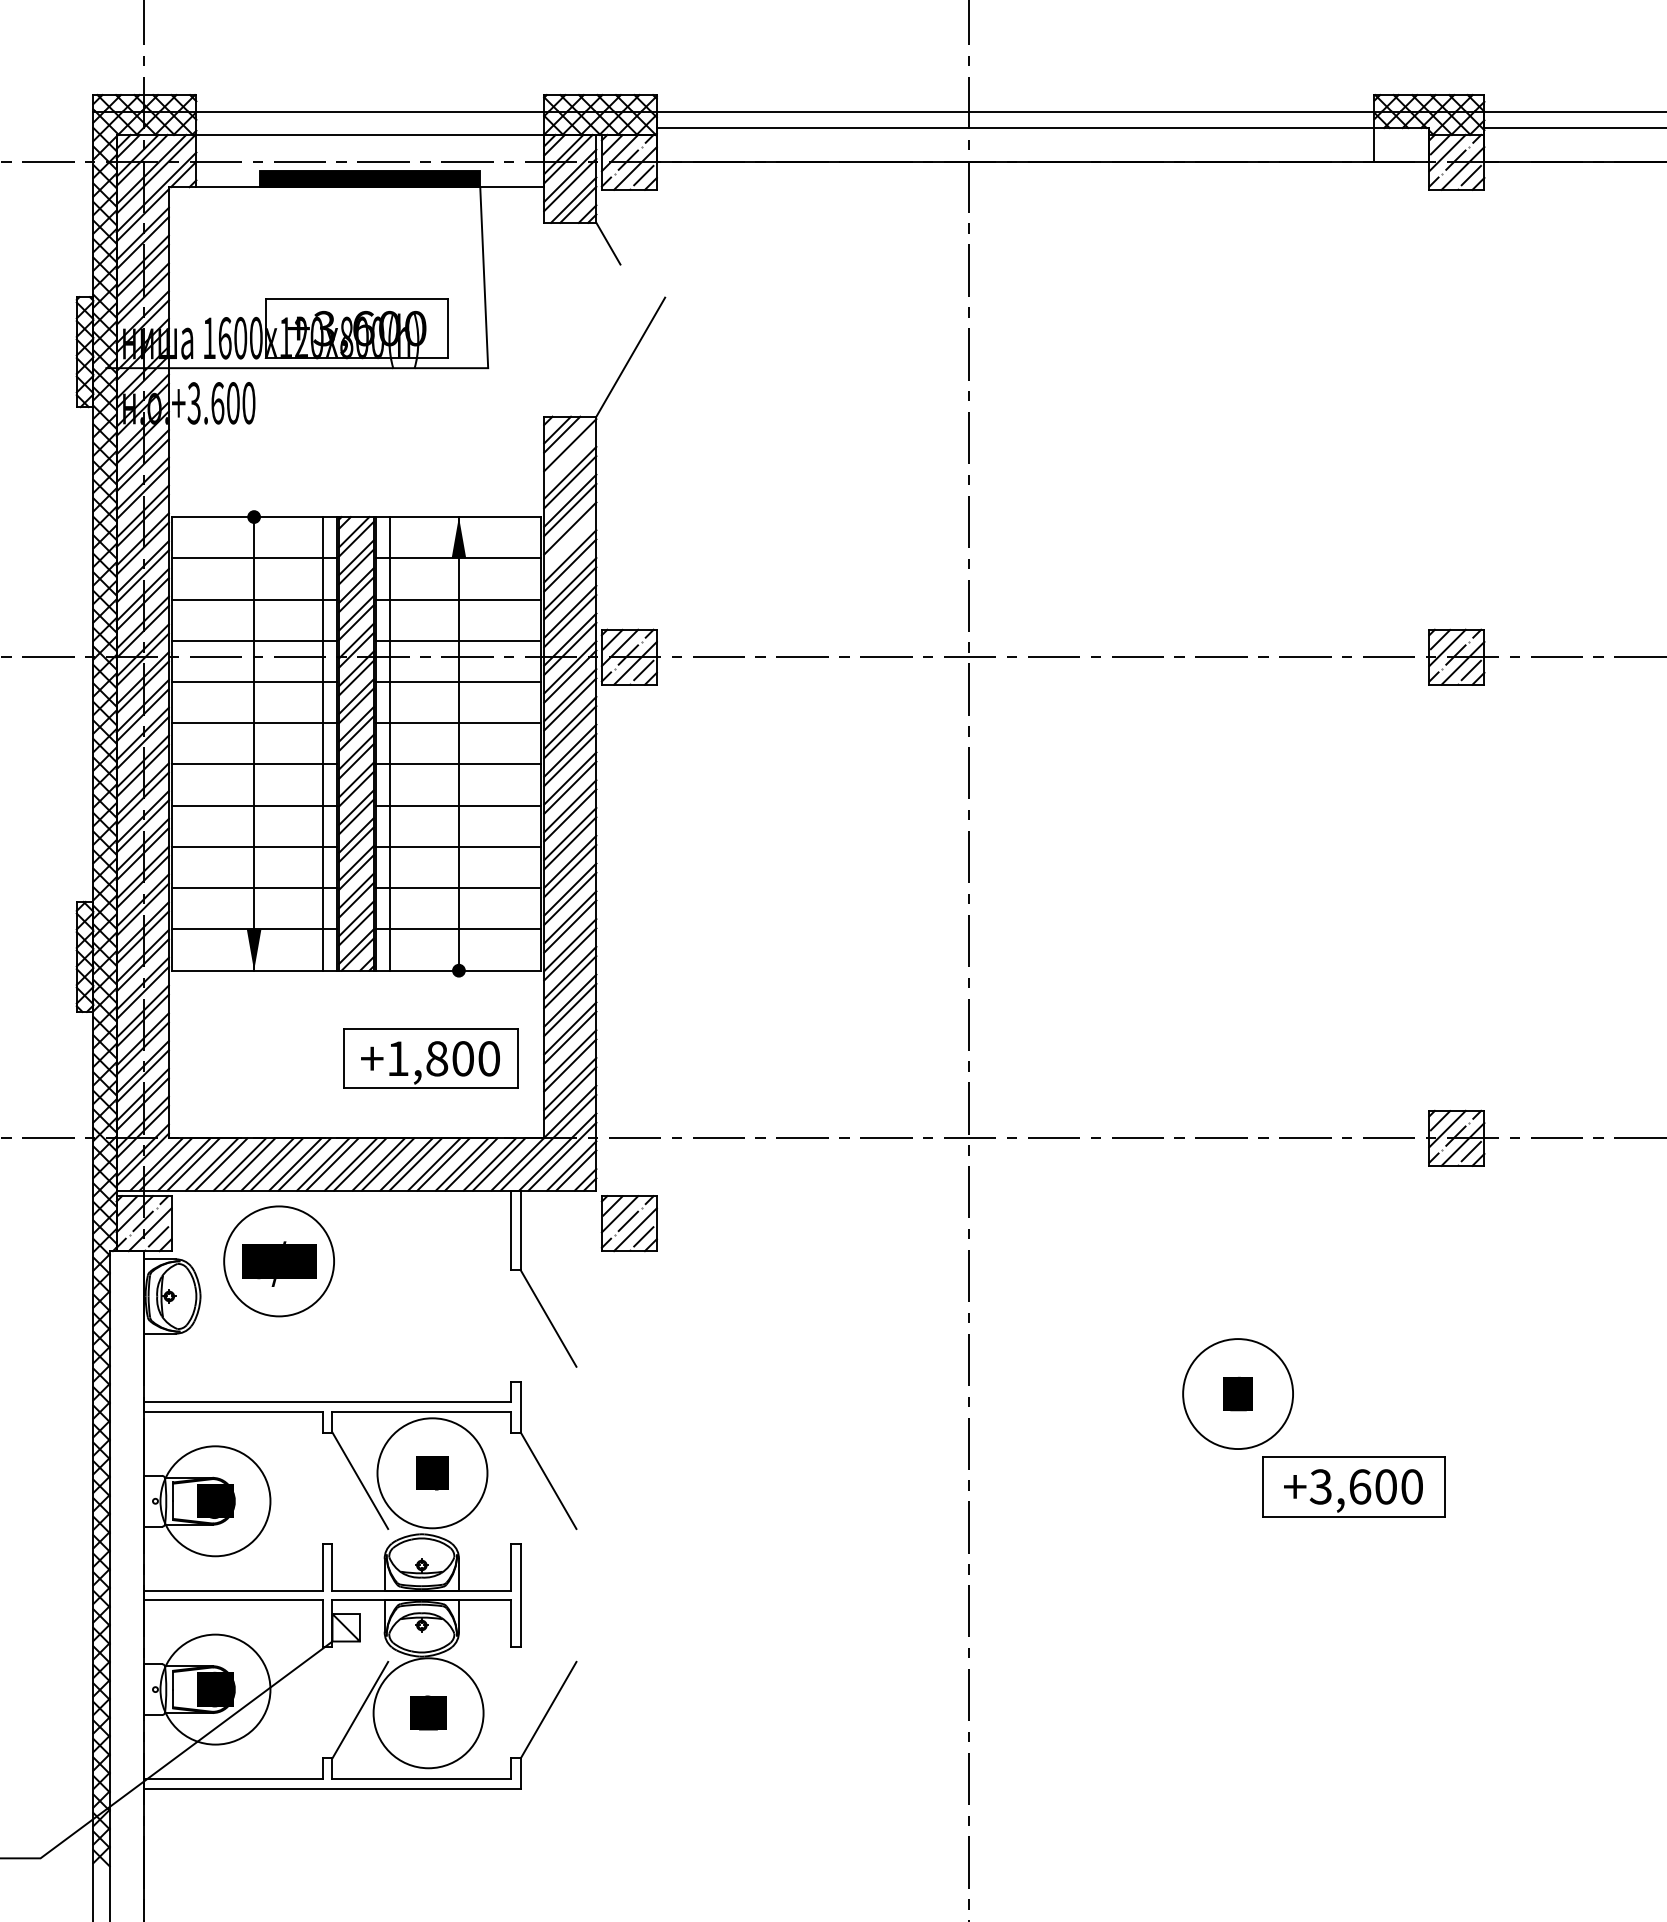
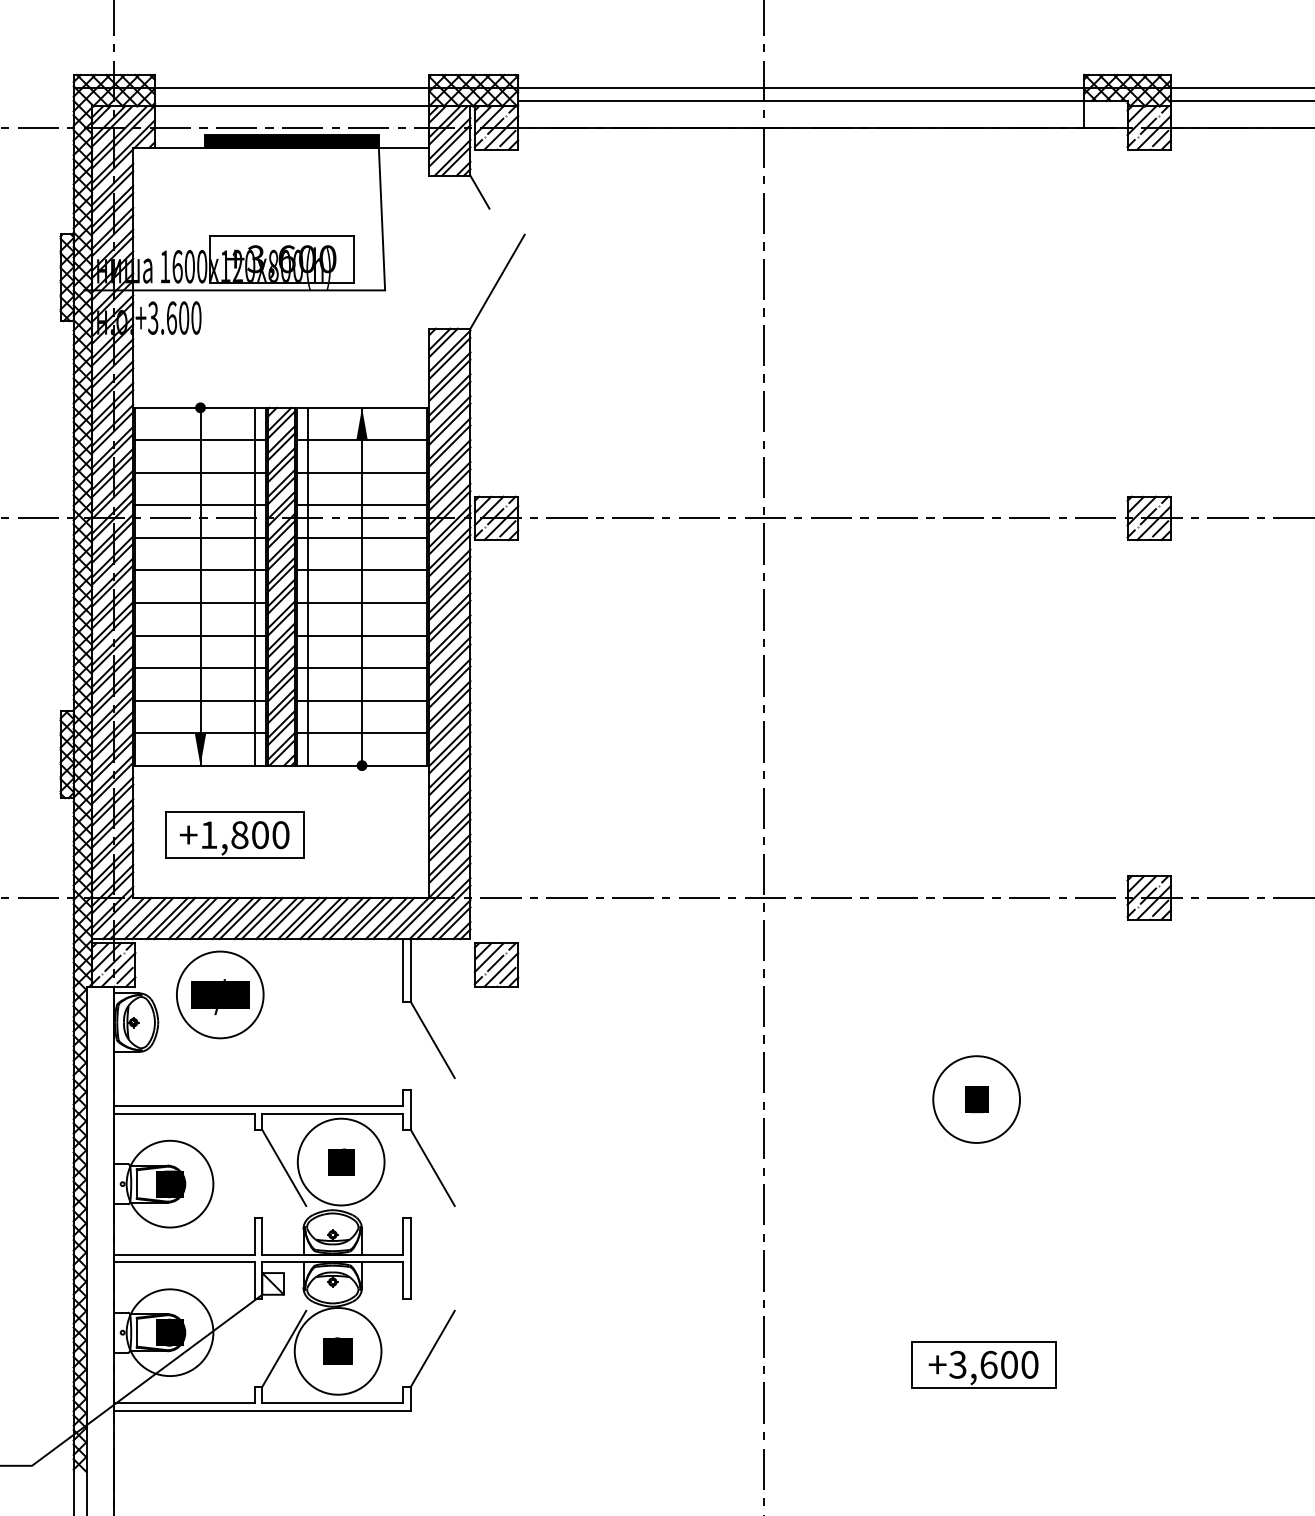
line: (569, 454) -> (449, 358), added
line: (569, 536) -> (449, 423), added
part: (430, 1057) -> (234, 834), moved
part: (1353, 1486) -> (983, 1364), moved

